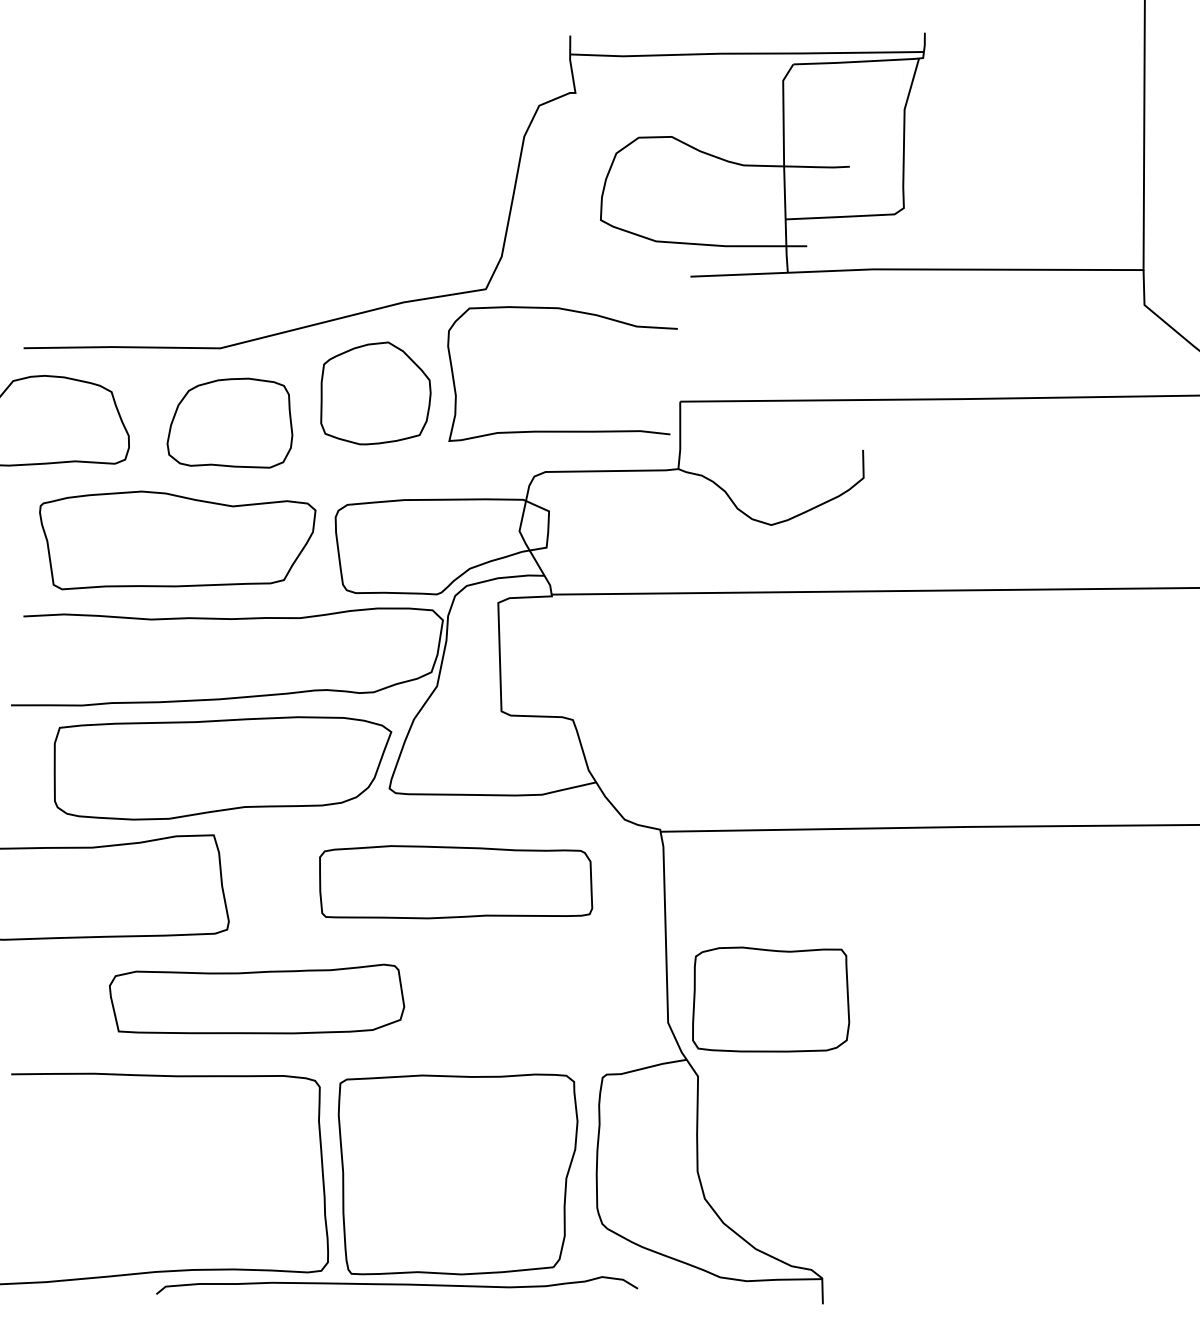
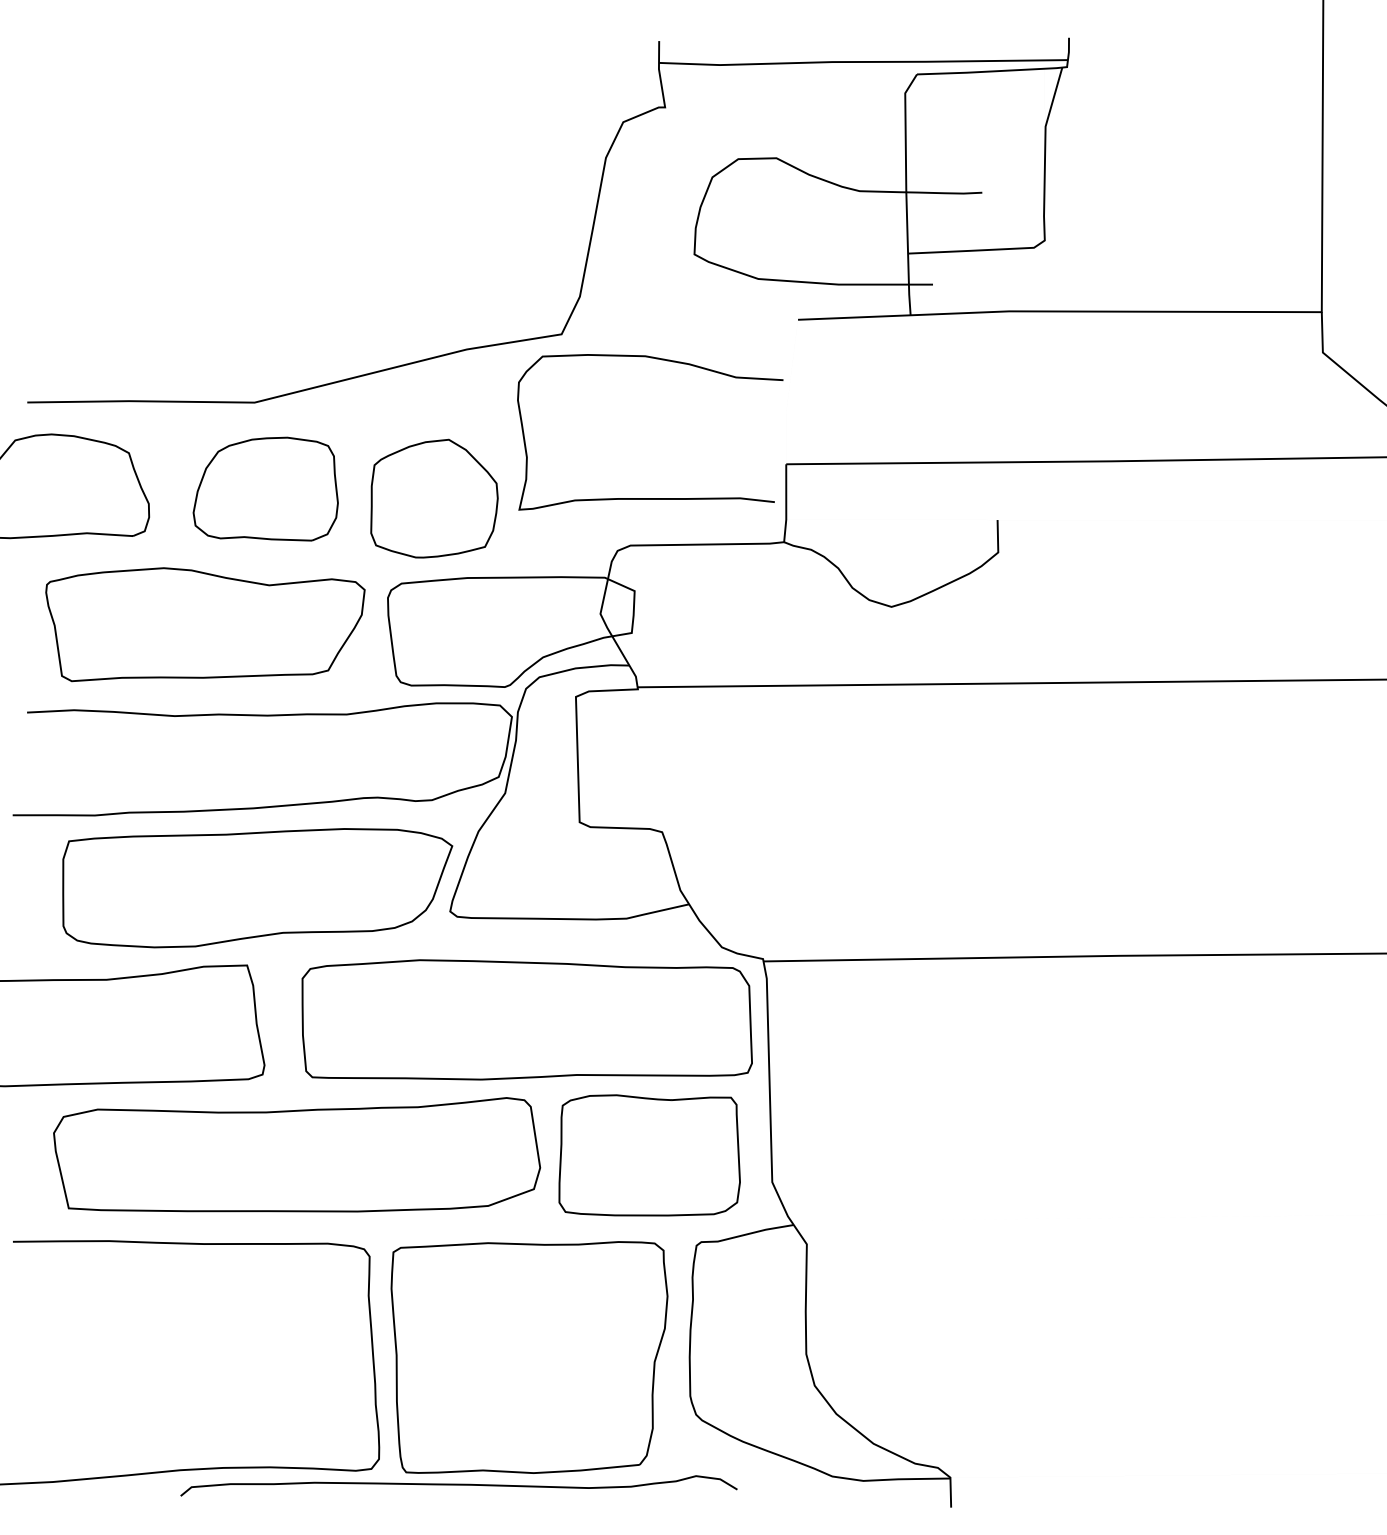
part: (375, 393) -> (434, 498), moved
part: (455, 881) -> (526, 1018), size x1.43
part: (256, 998) -> (296, 1154), size x1.43
part: (771, 999) -> (650, 1155), moved

